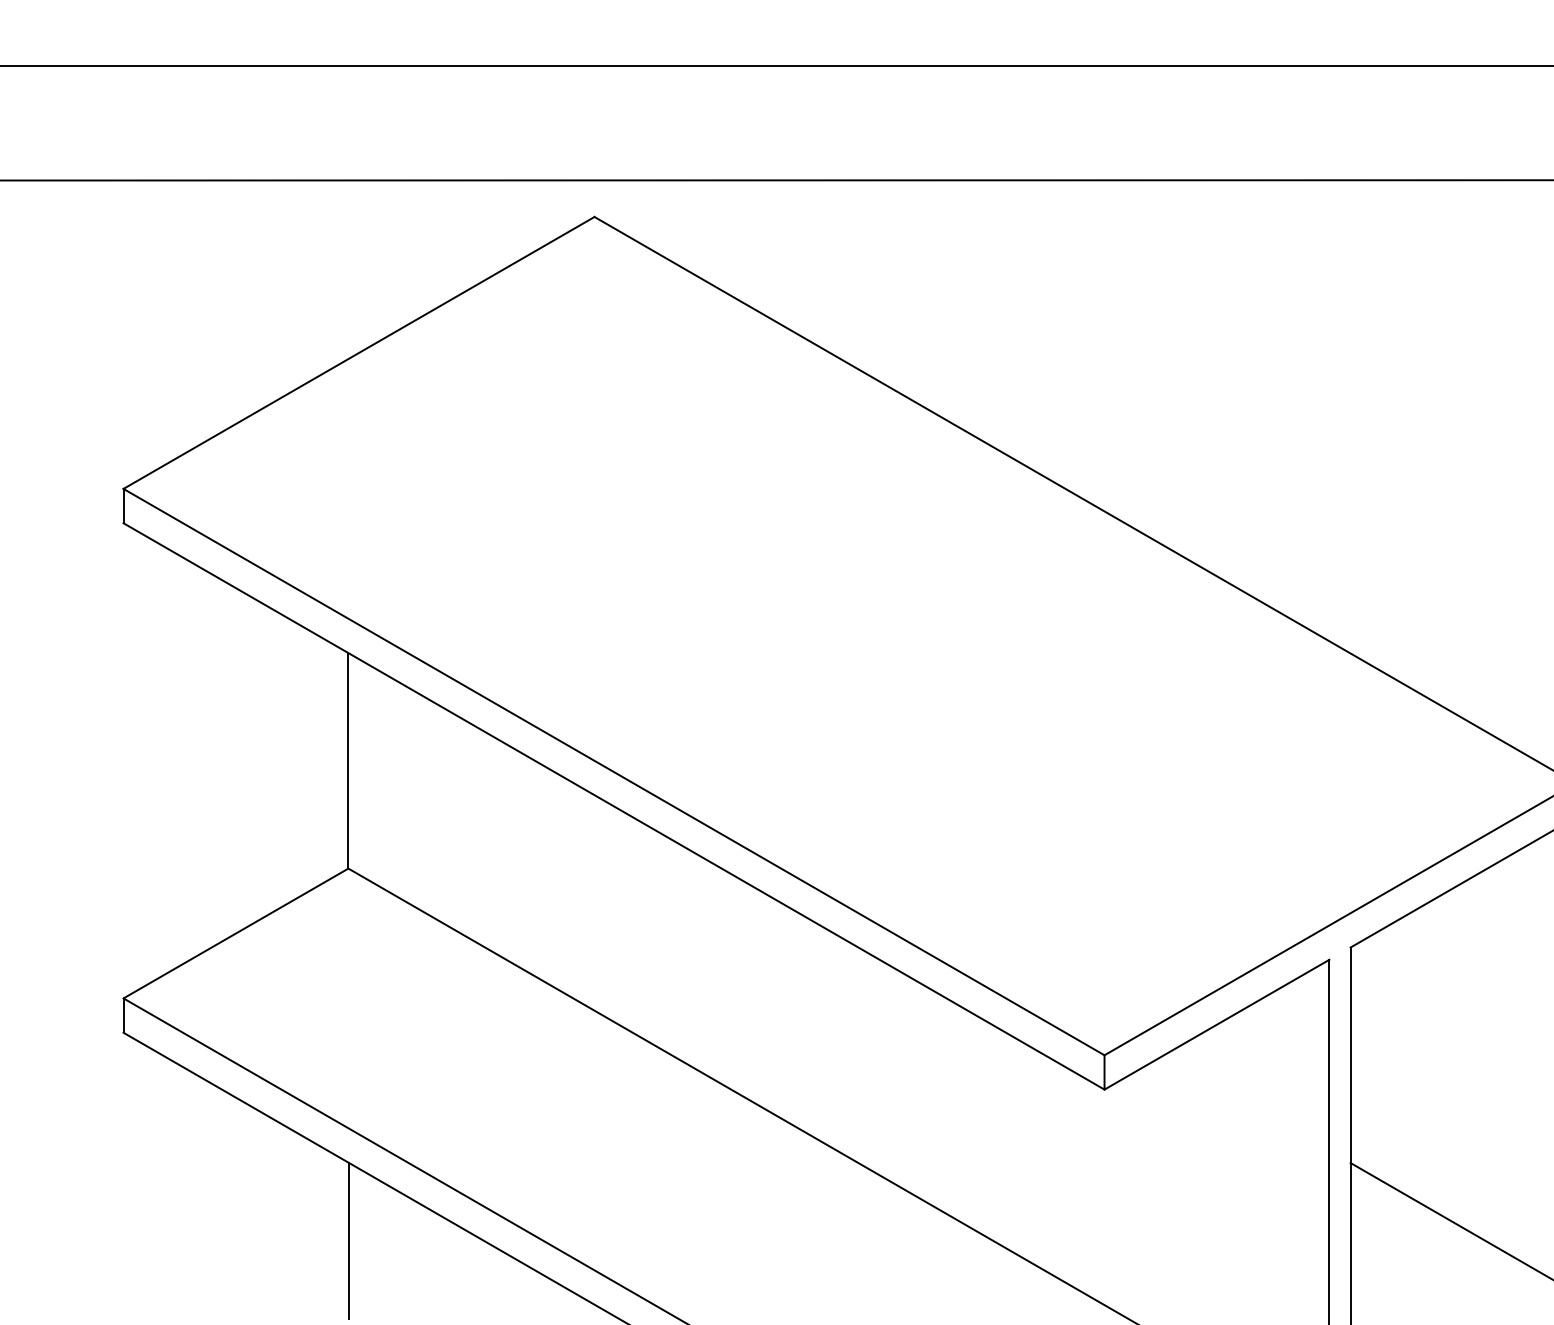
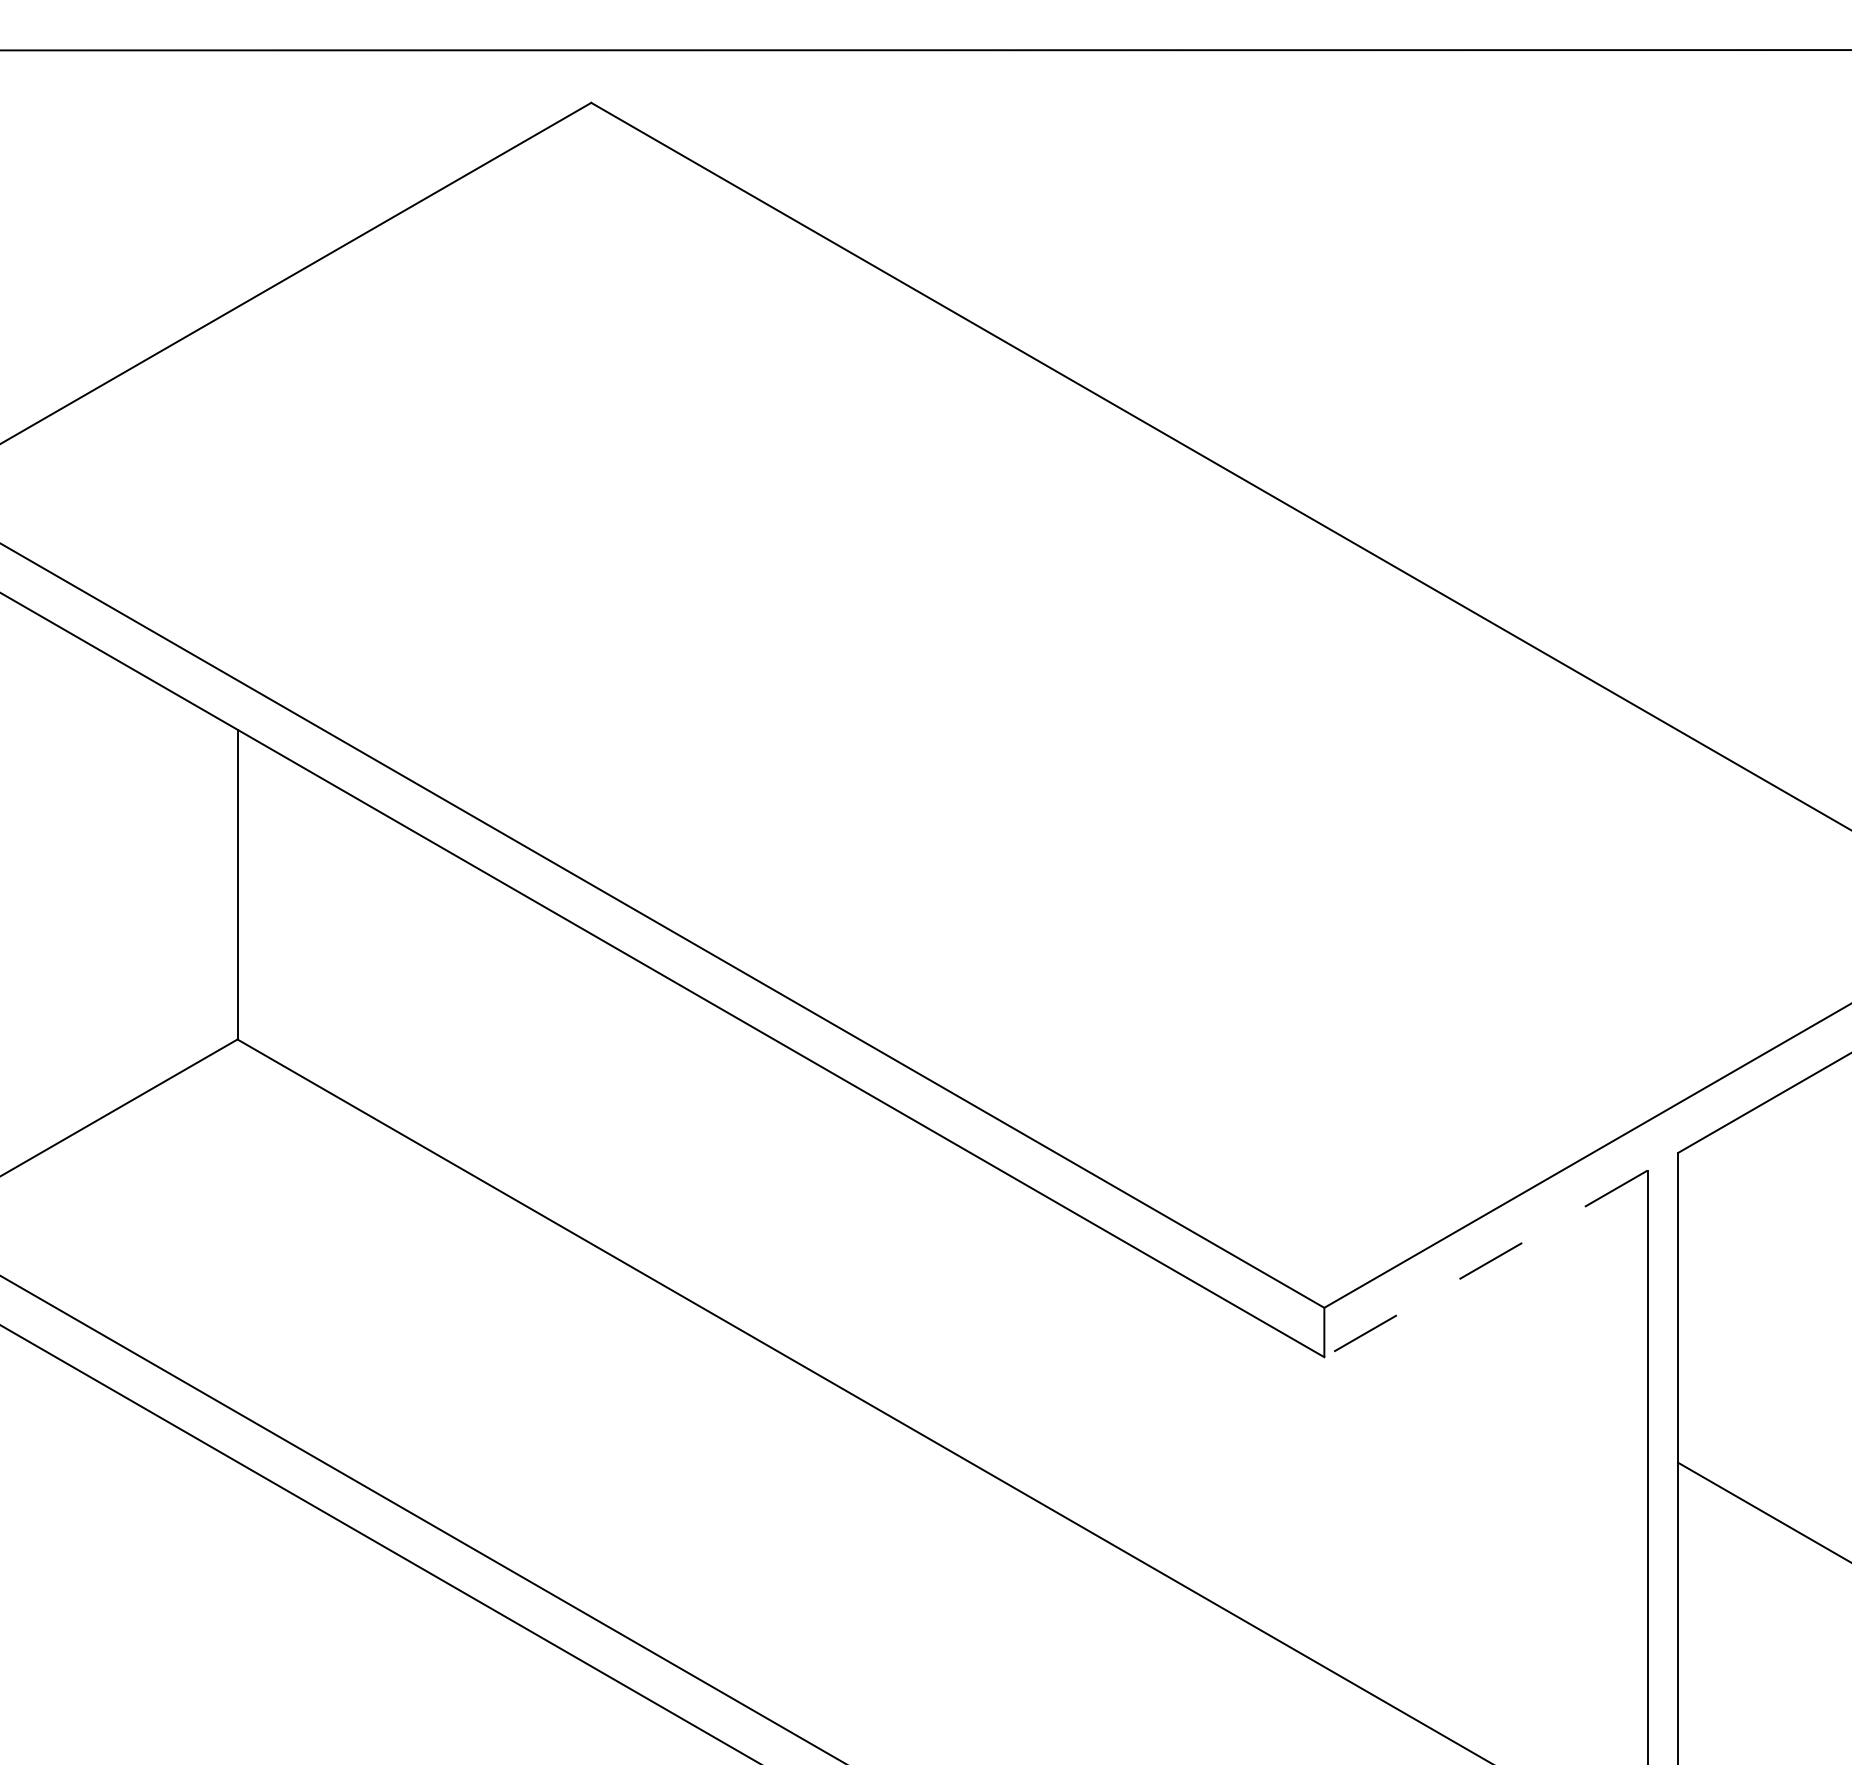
line: (1216, 1024) -> (1485, 1263), solid -> dashed
line: (348, 1240) -> (237, 1574), removed

